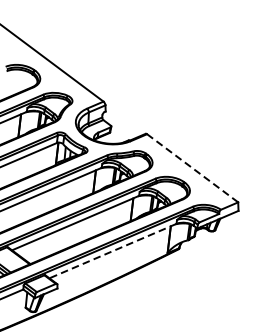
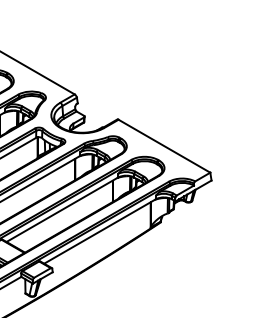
line: (192, 168) -> (164, 146), dashed -> solid
line: (112, 250) -> (99, 231), dashed -> solid

